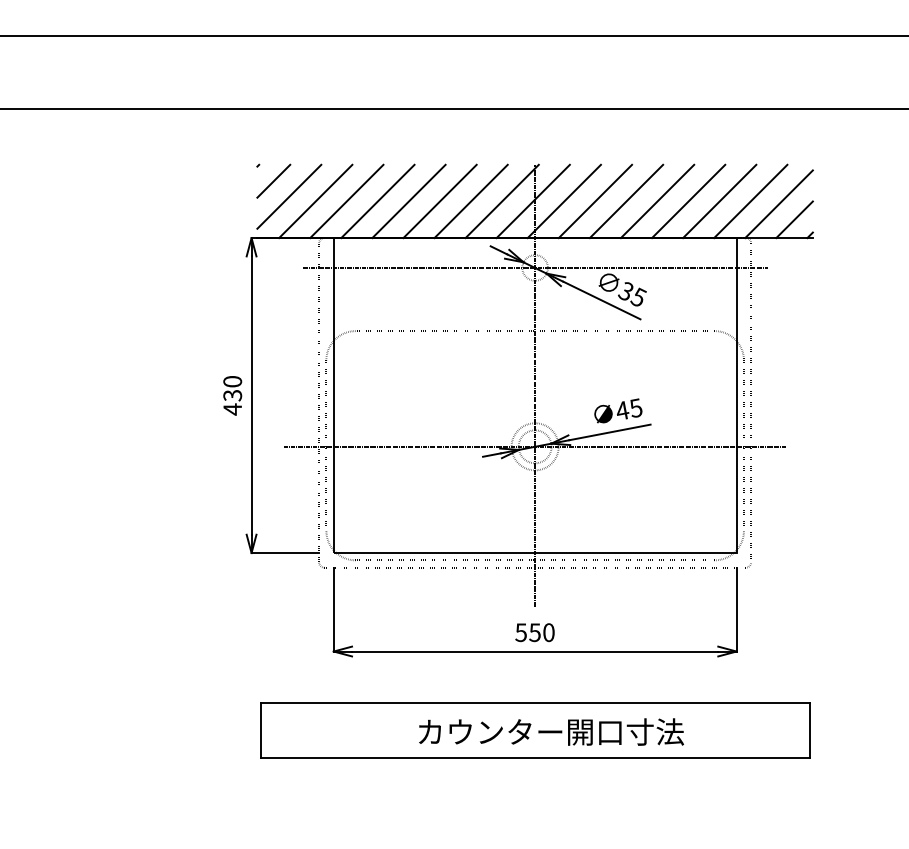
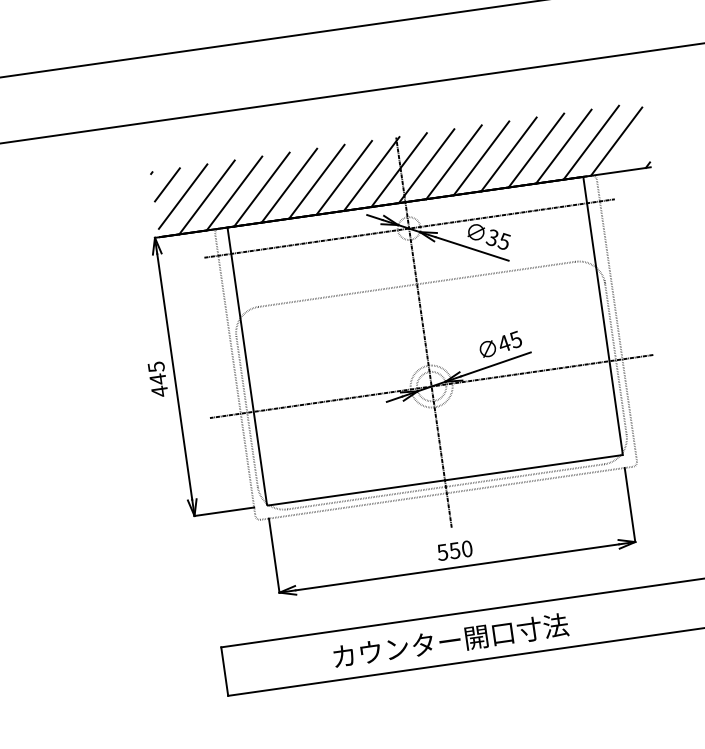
line: (794, 219) -> (632, 153), removed
text: (232, 388) -> (157, 373), 430 -> 445
text: (551, 731) -> (450, 640), moved

